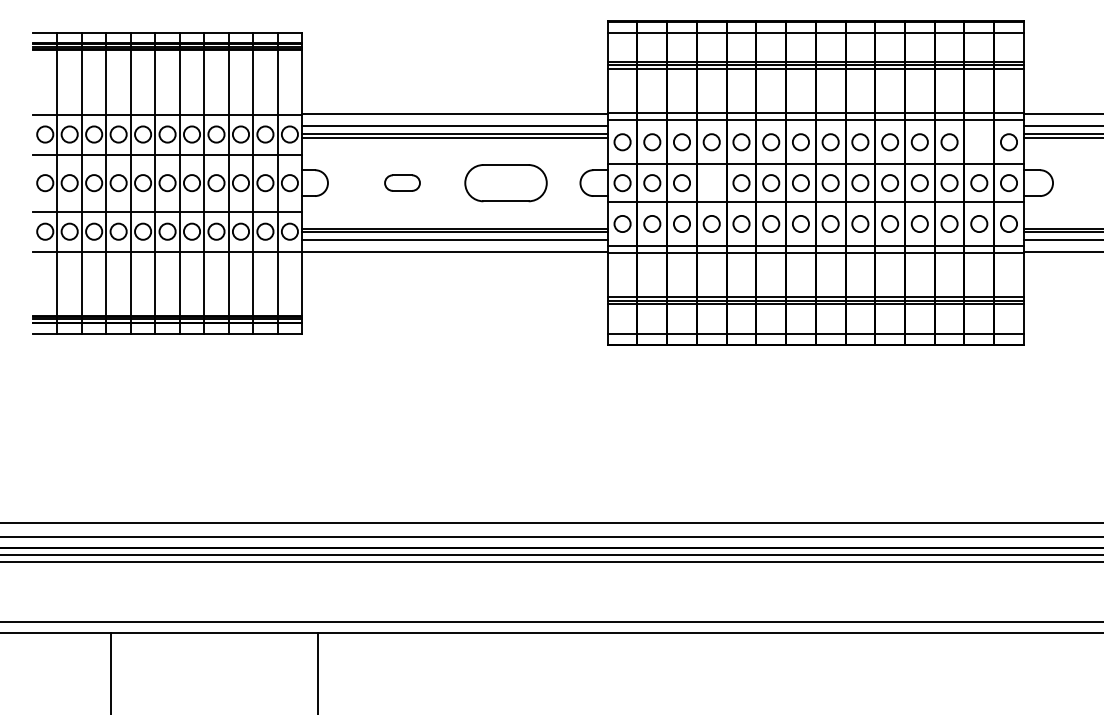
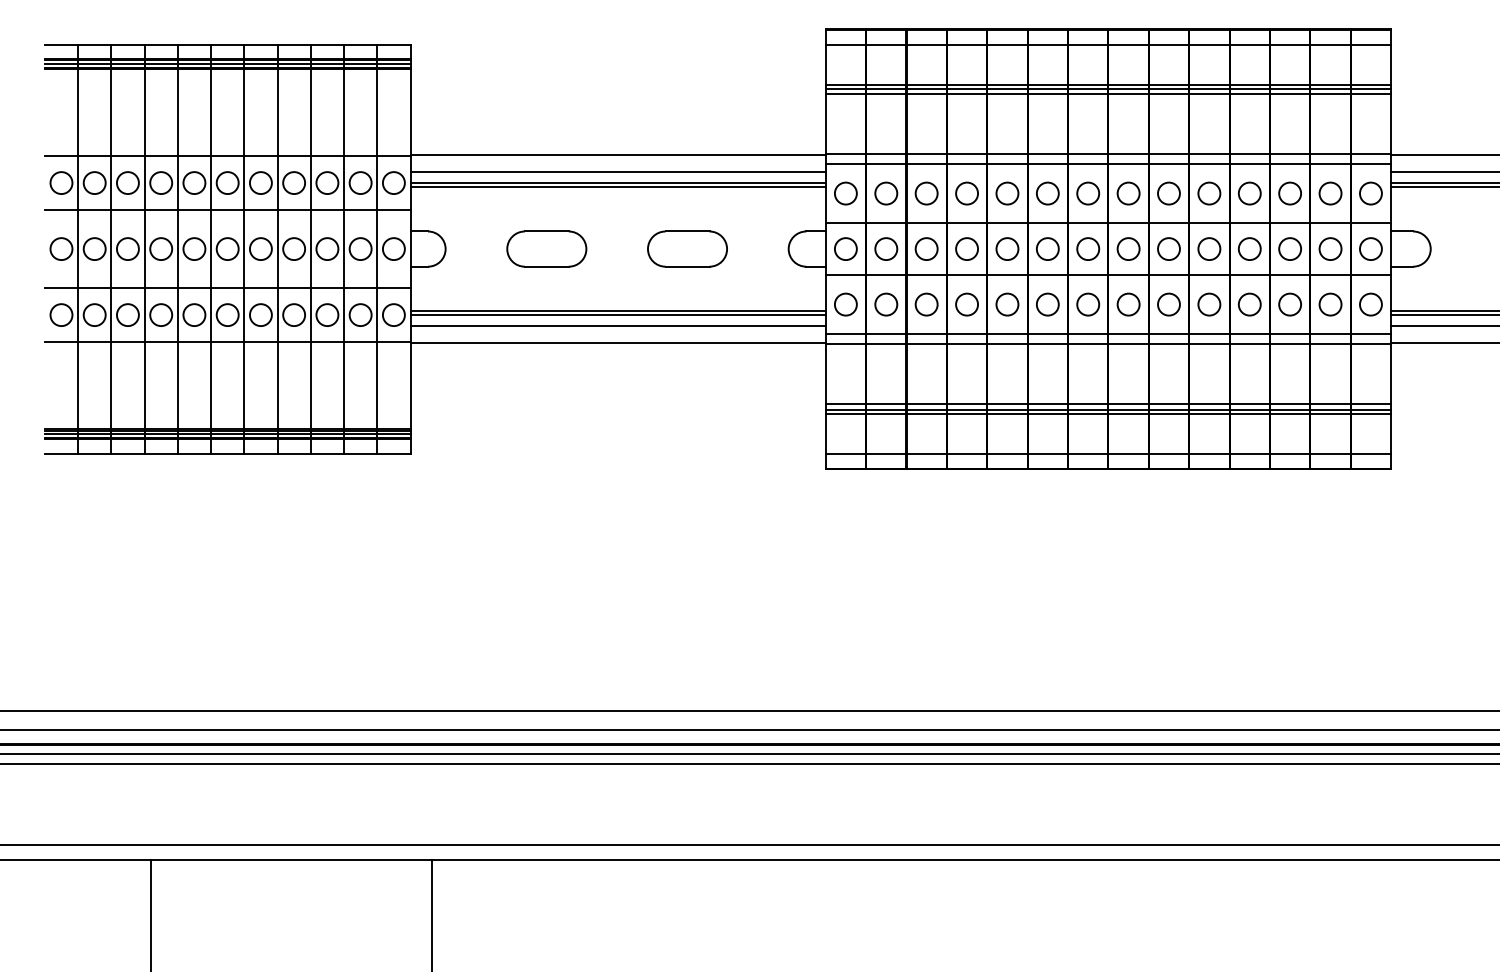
circle: (979, 142) -> (1330, 193), added
part: (402, 182) -> (546, 248), size x1.67
part: (506, 182) -> (687, 248), size x0.71
circle: (711, 182) -> (966, 248), added

